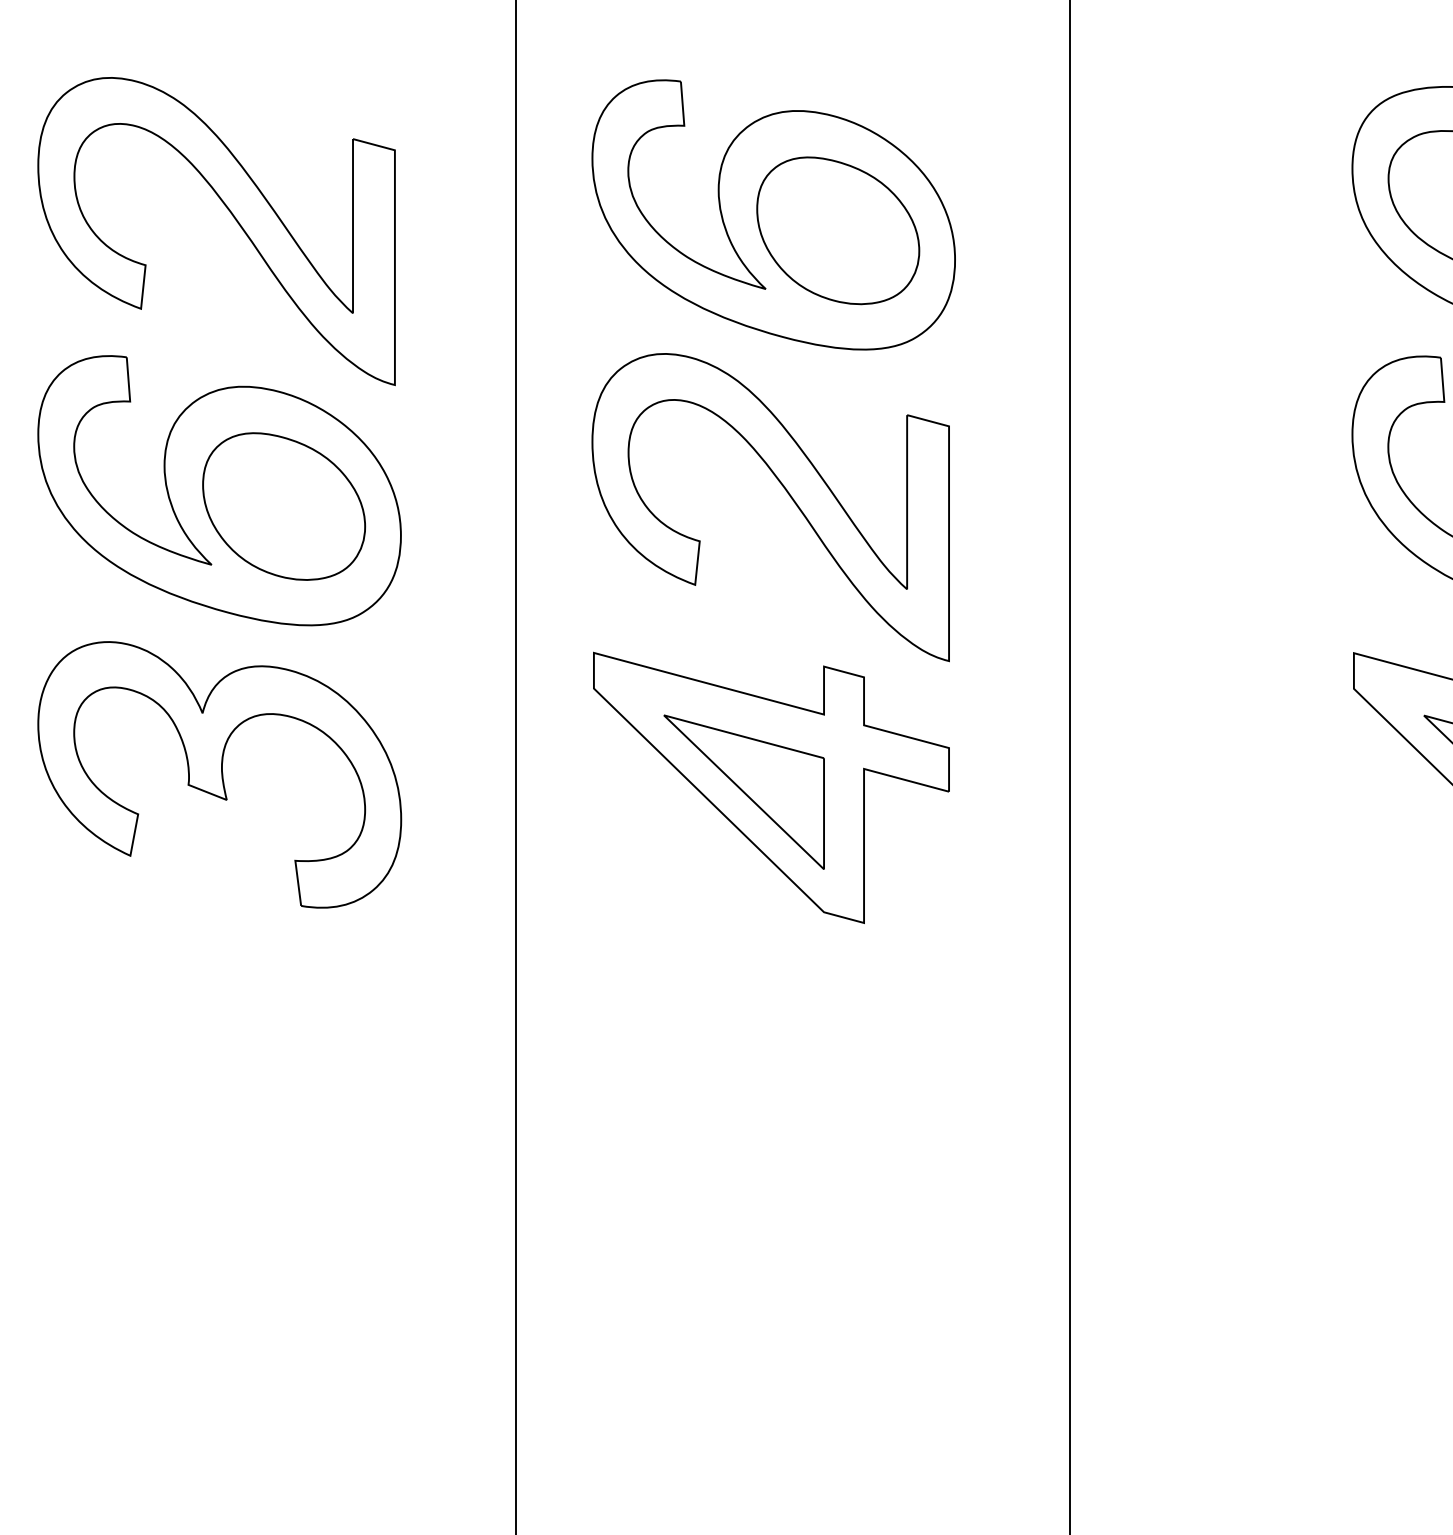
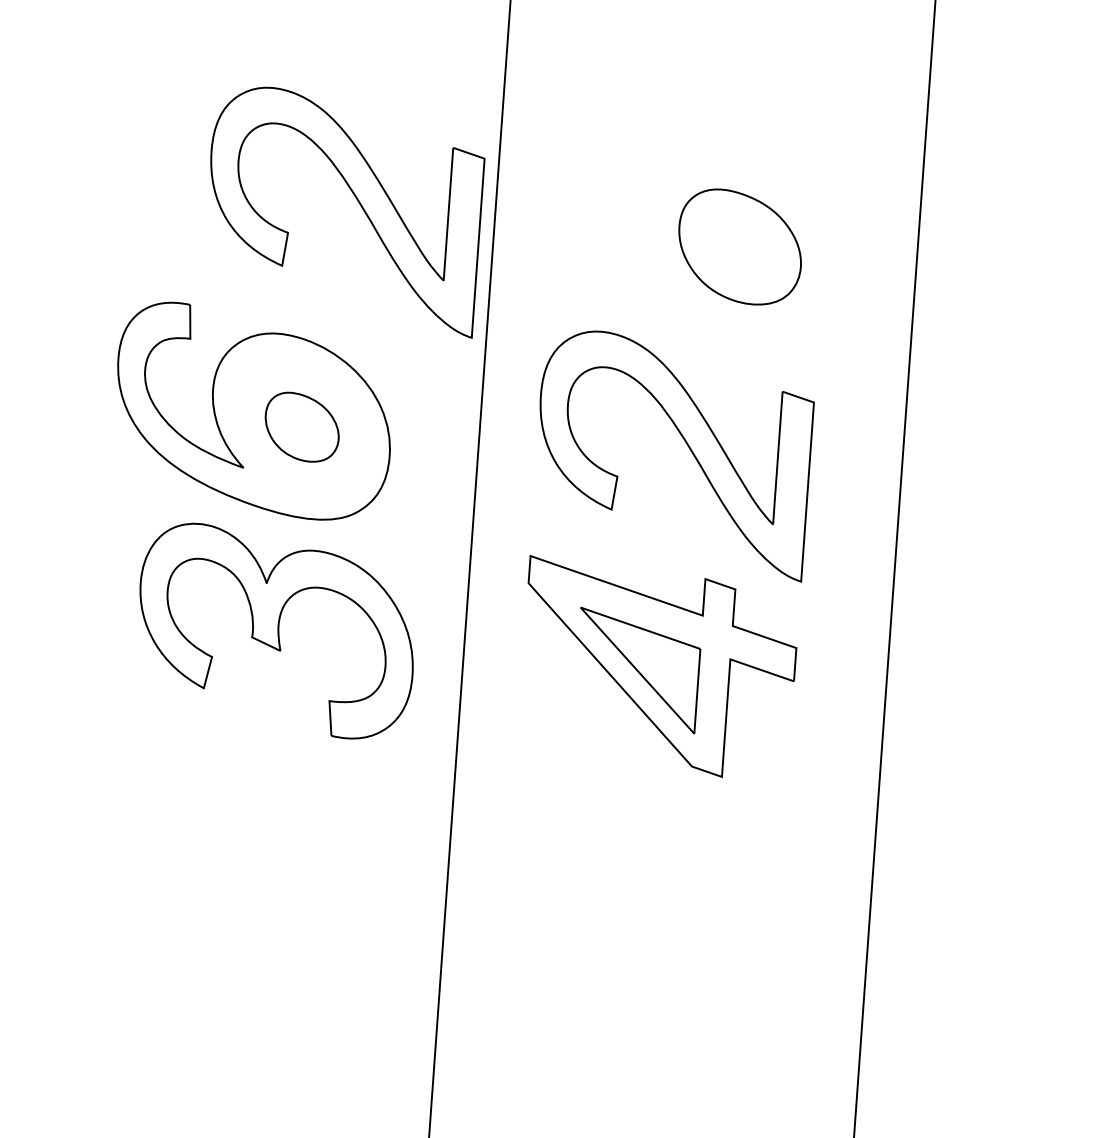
part: (773, 214) -> (691, 231), removed
part: (234, 219) -> (358, 202), moved
part: (284, 506) -> (302, 427), size x0.6
part: (219, 774) -> (276, 631), moved

